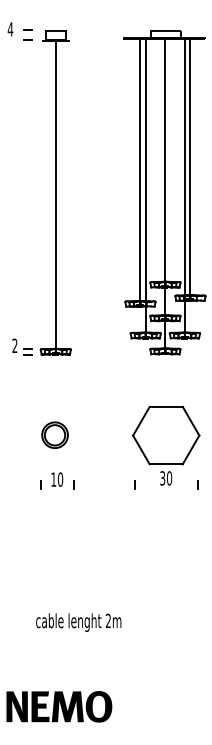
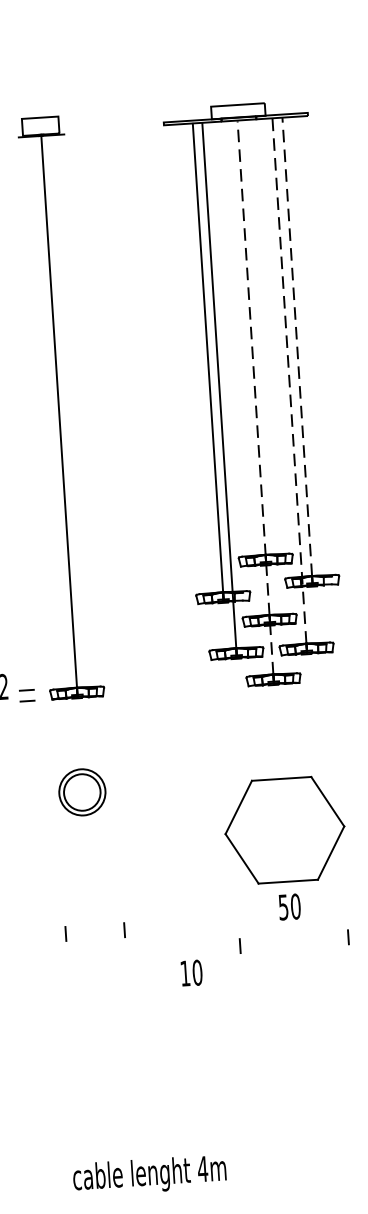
line: (190, 167) -> (297, 347), solid -> dashed
line: (184, 186) -> (288, 381), solid -> dashed
line: (165, 193) -> (255, 396), solid -> dashed
part: (54, 434) -> (81, 791), moved
text: (162, 477) -> (283, 905), 30 -> 50
text: (57, 479) -> (192, 972), moved
line: (134, 484) -> (238, 944), moved
line: (197, 484) -> (348, 935), moved
text: (108, 620) -> (202, 1168), 2m -> 4m

